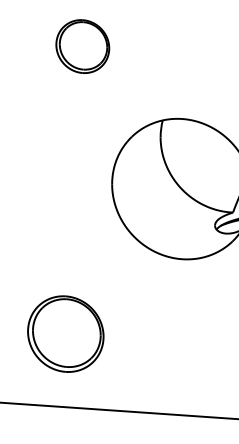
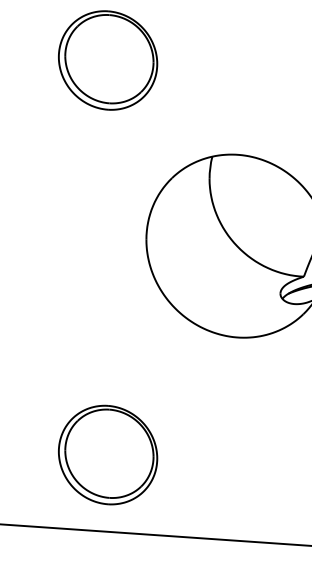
part: (83, 46) -> (108, 60), size x1.43
part: (66, 333) -> (108, 454), moved

